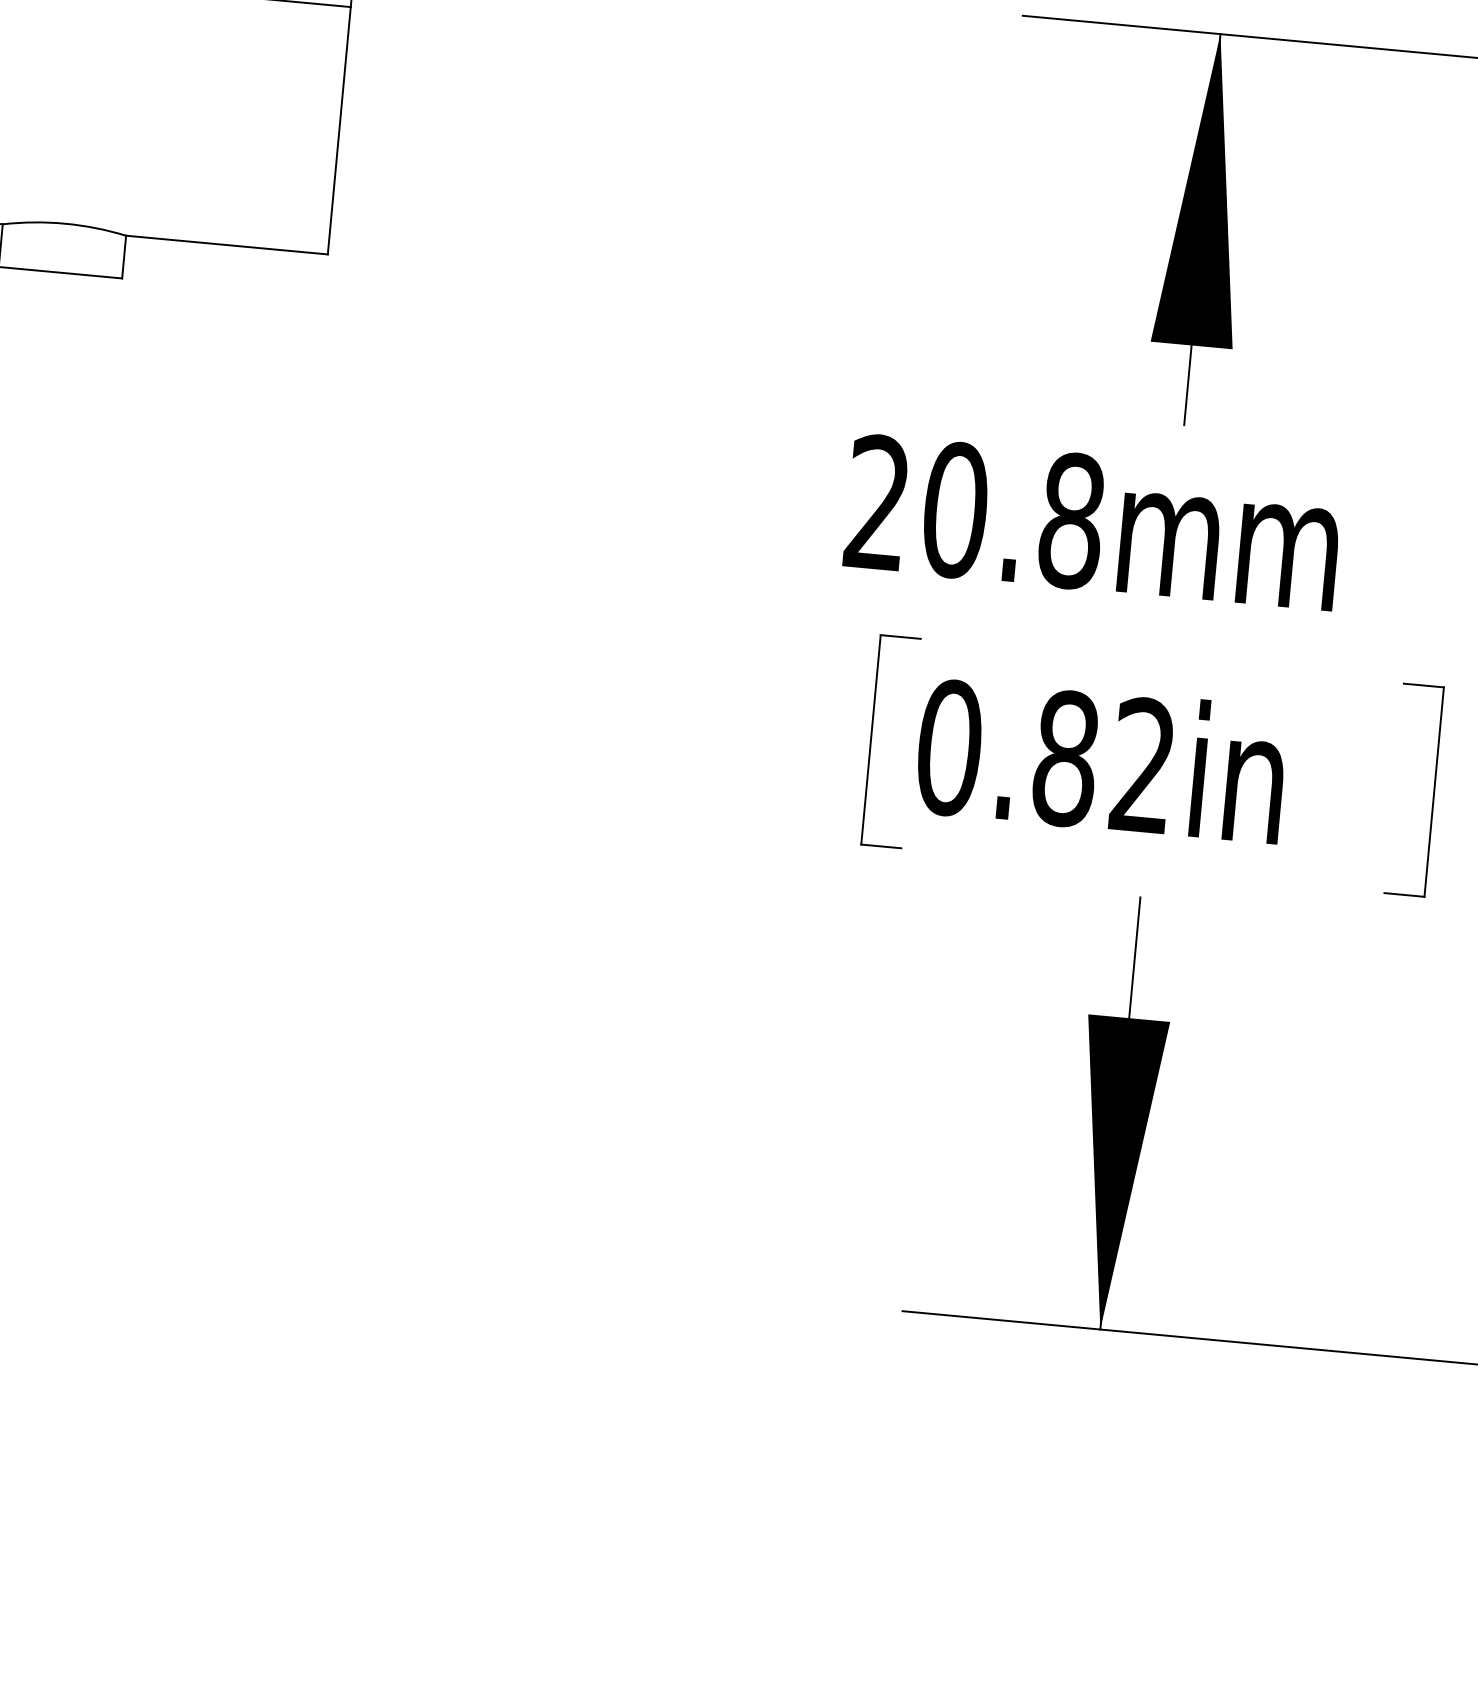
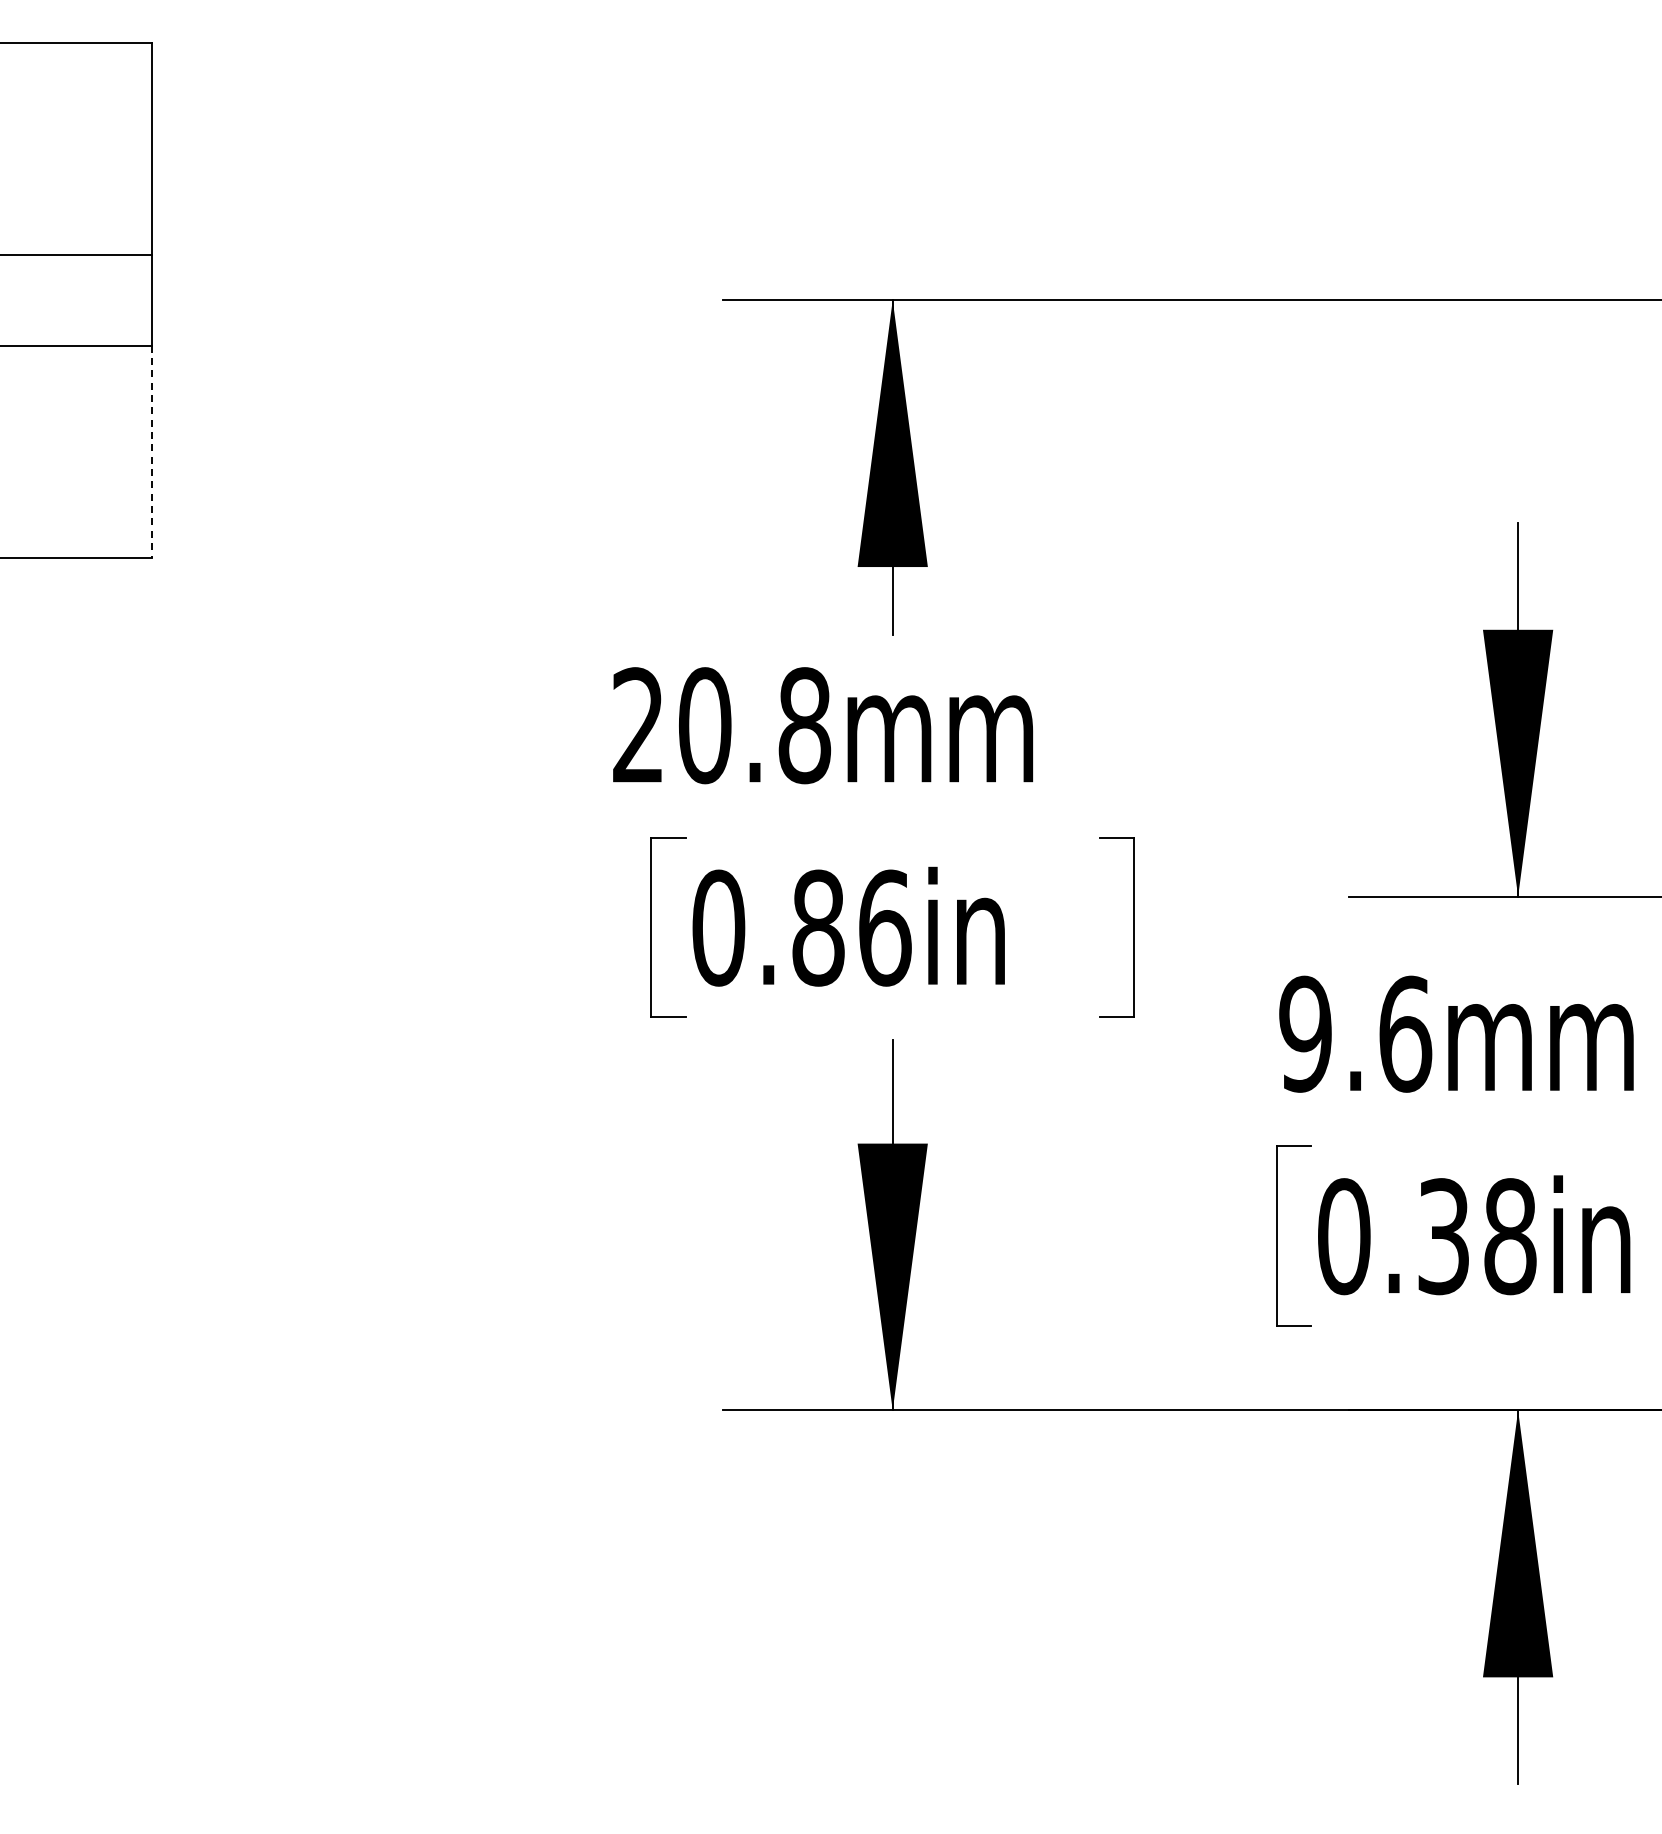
line: (339, 131) -> (151, 452), solid -> dashed
text: (1144, 765) -> (885, 927), 0.82in -> 0.86in

